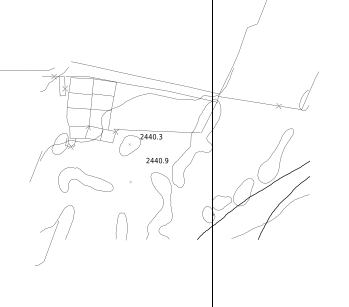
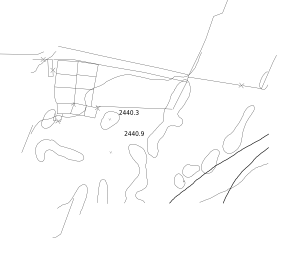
part: (85, 179) -> (59, 150), moved
part: (54, 235) -> (70, 211), moved

